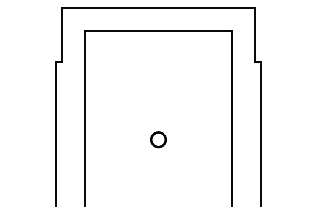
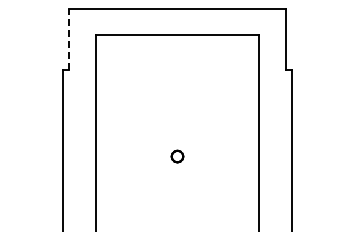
line: (62, 35) -> (69, 39), solid -> dashed
part: (158, 139) -> (177, 156), size x0.7

